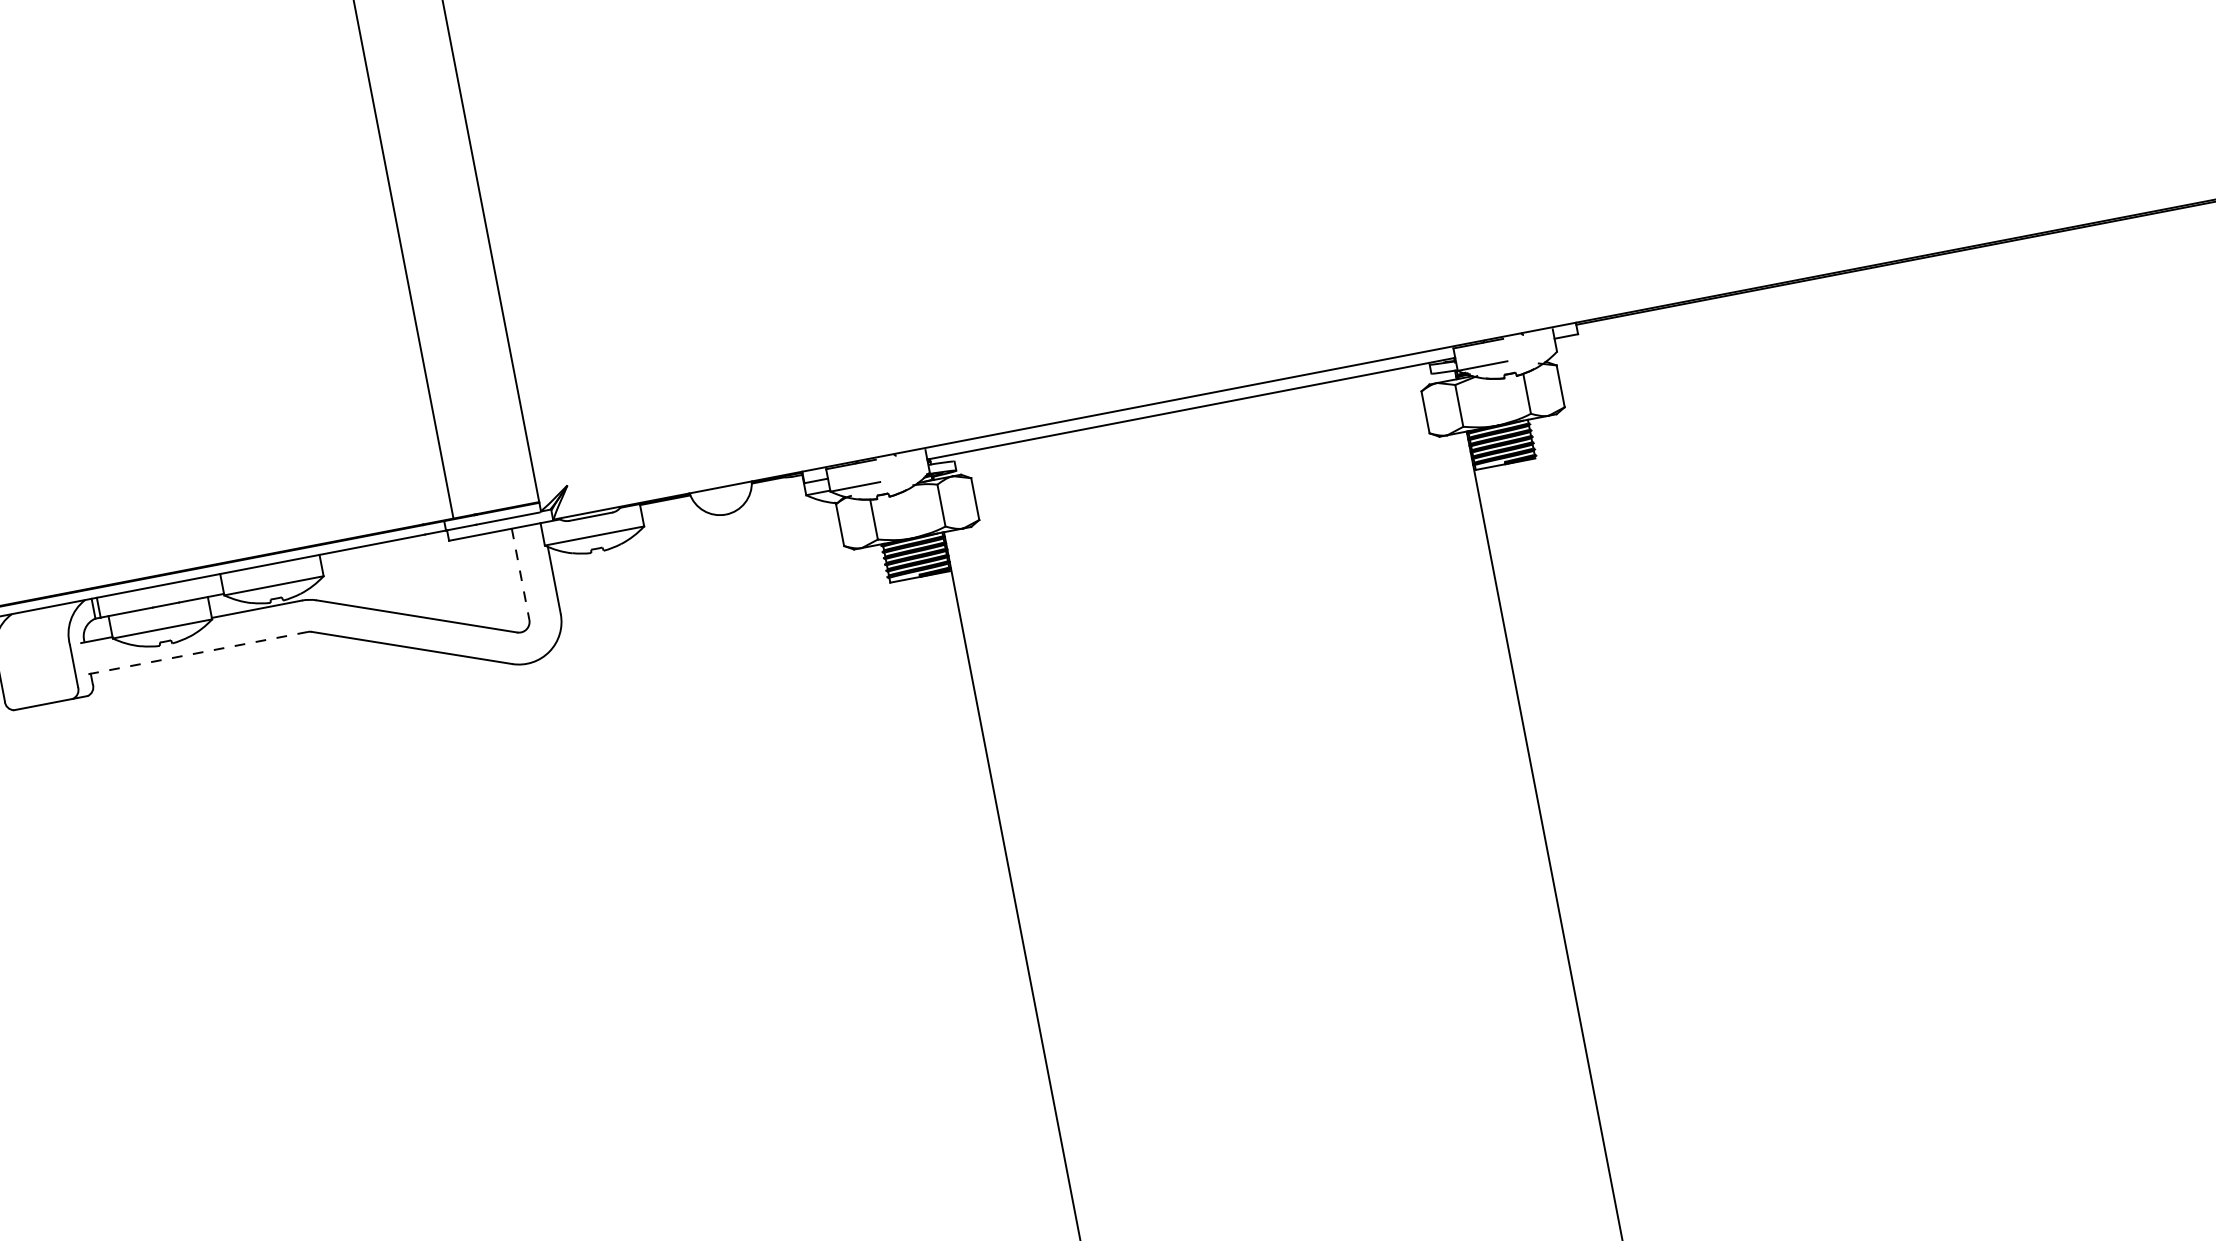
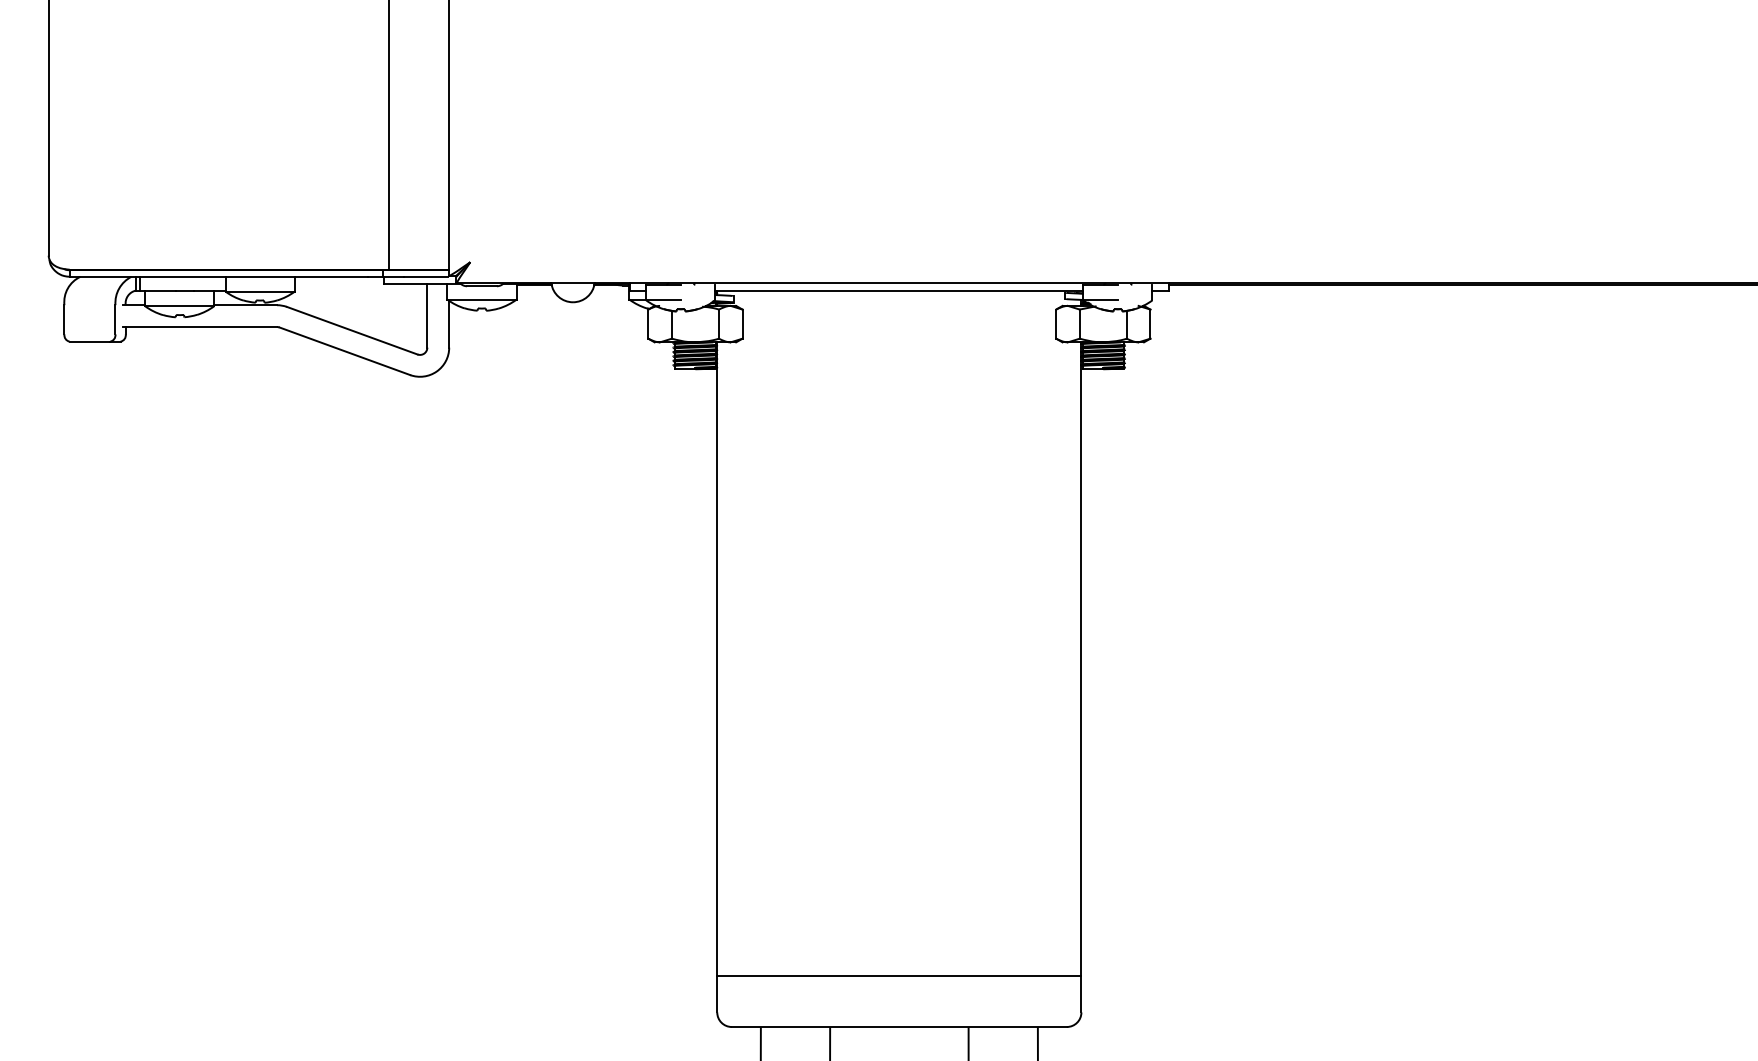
line: (520, 573) -> (427, 315), dashed -> solid
line: (198, 653) -> (200, 327), dashed -> solid

